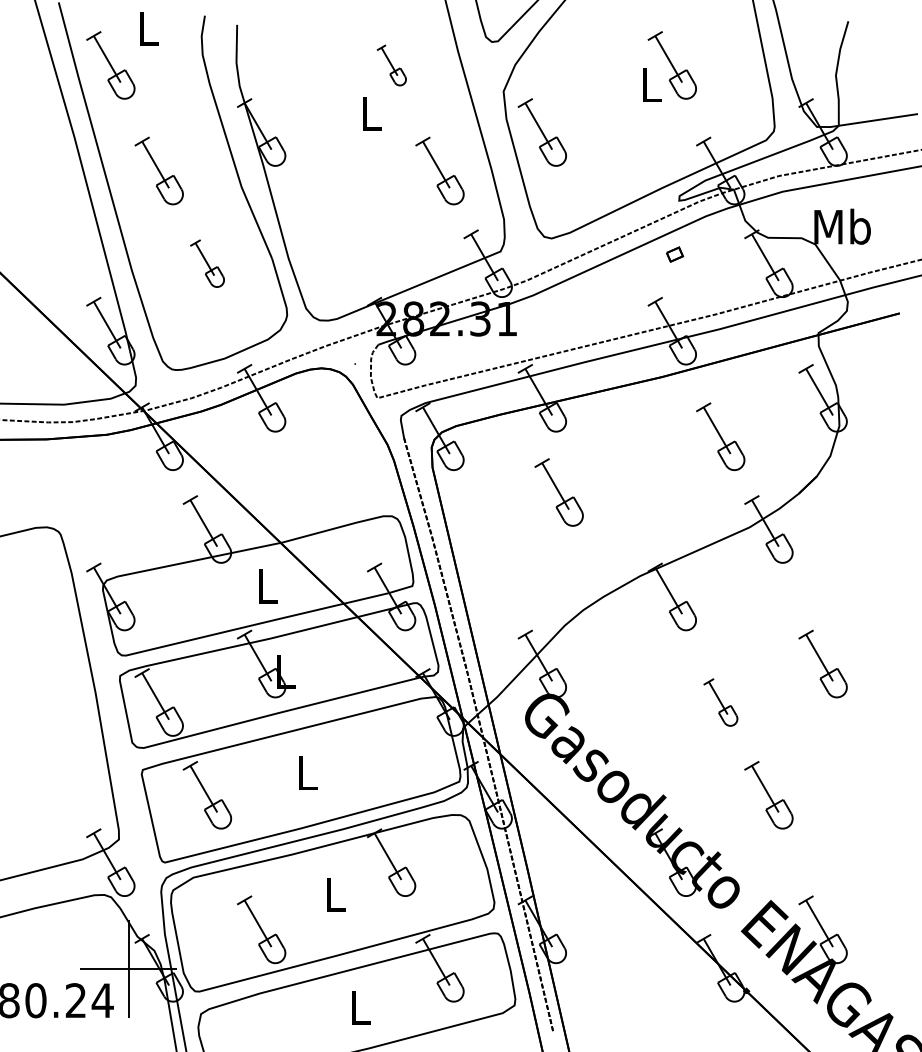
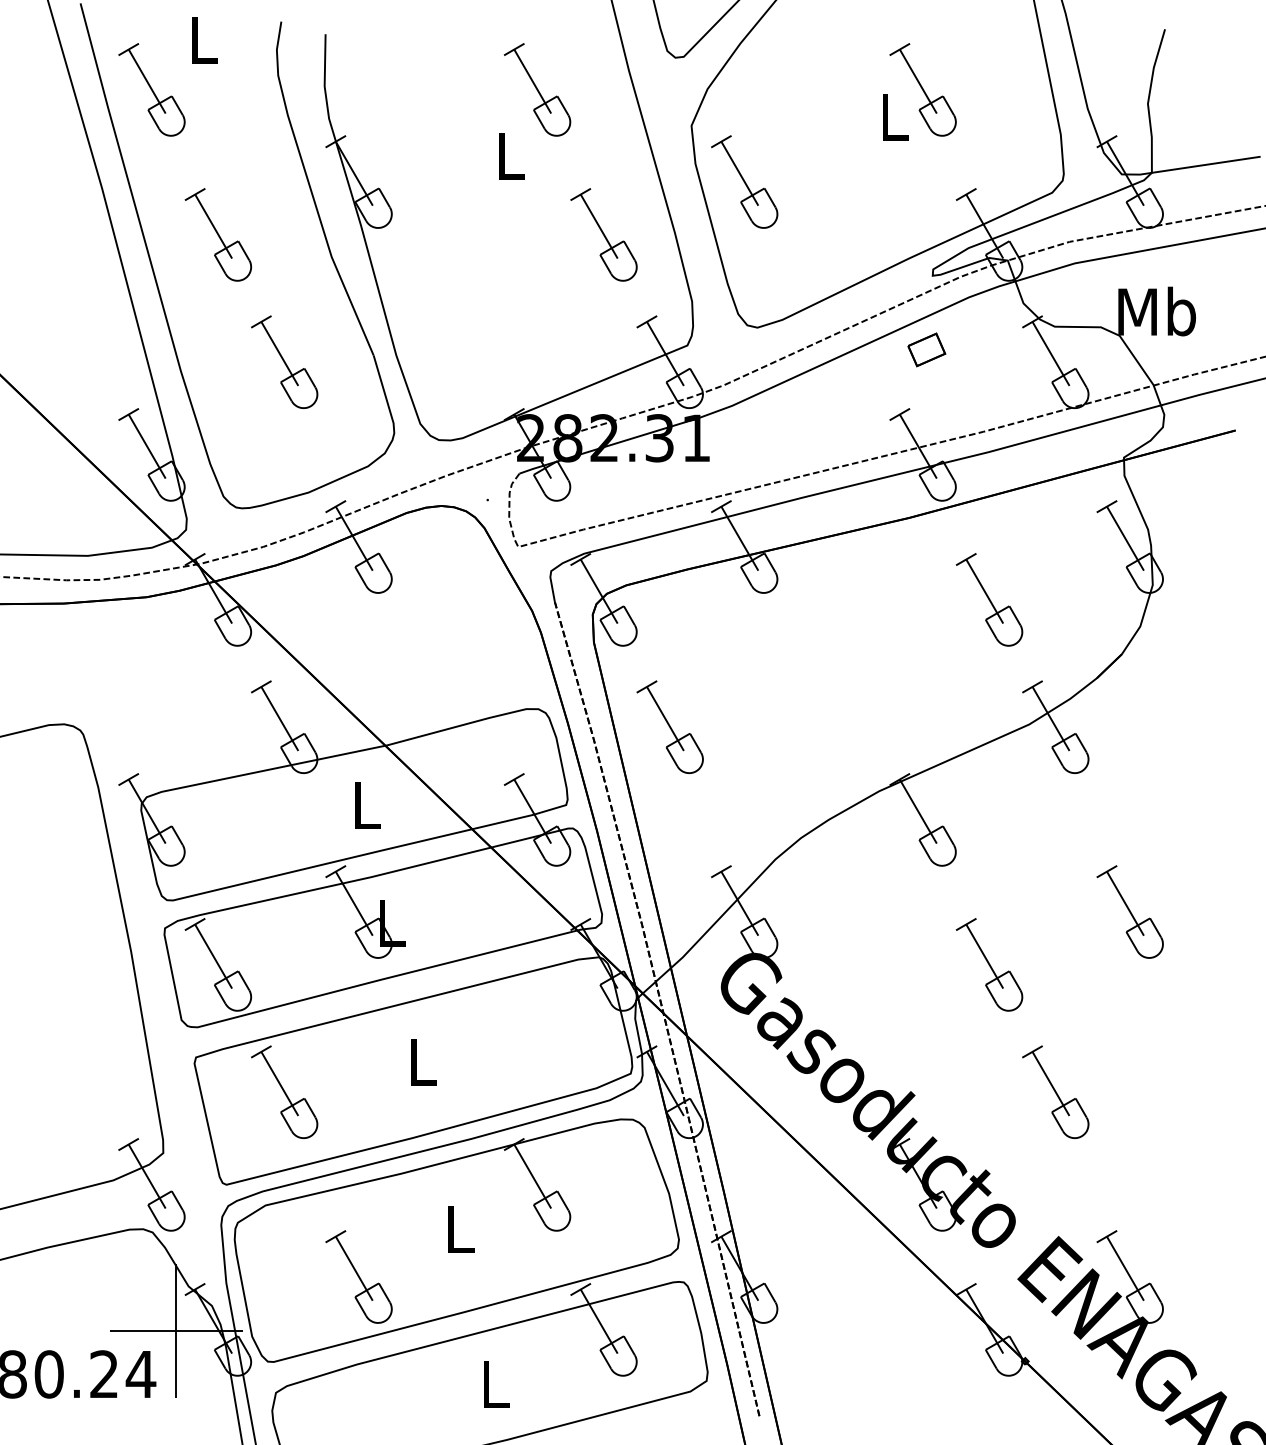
part: (391, 65) -> (537, 90), size x1.67
part: (674, 254) -> (926, 349), size x1.67
part: (207, 263) -> (284, 361), size x1.43
part: (558, 492) -> (669, 727), moved
part: (720, 702) -> (989, 964), size x1.43

